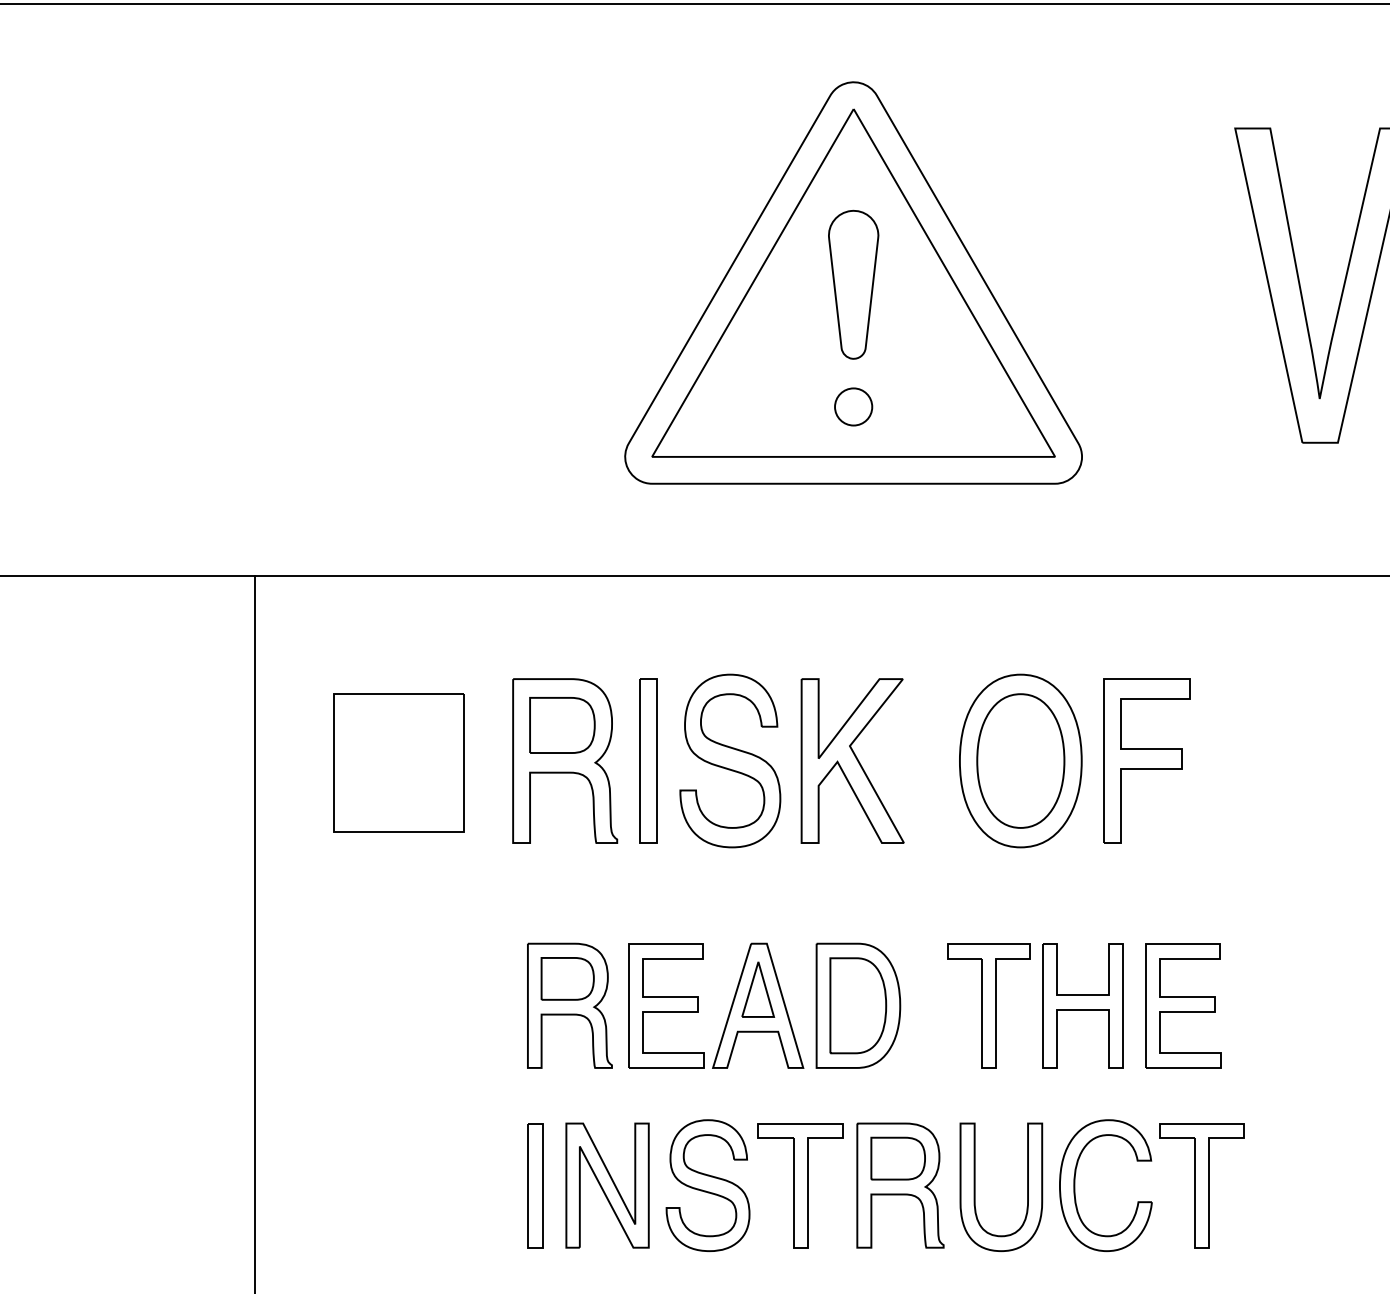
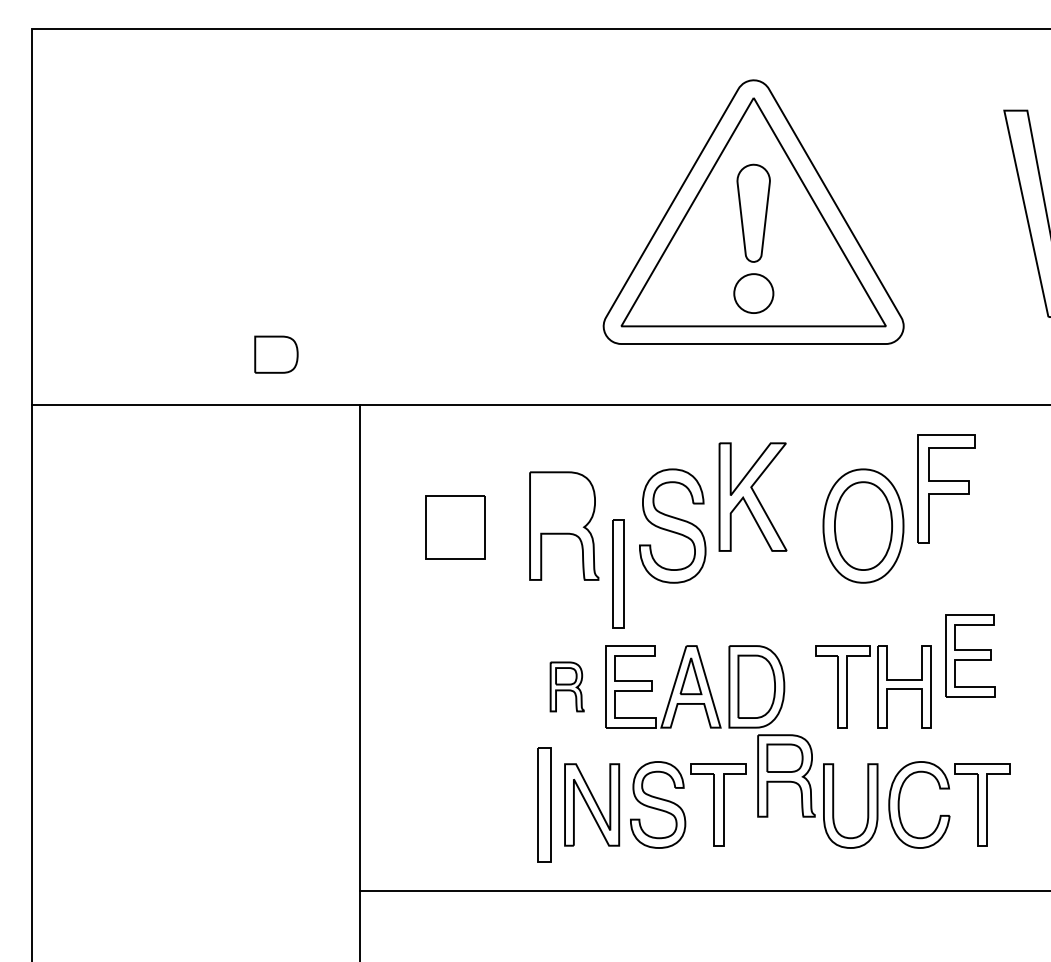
part: (853, 406) -> (753, 293), size x1.6
part: (562, 725) -> (276, 354), moved
part: (647, 760) -> (618, 573), moved
part: (851, 760) -> (752, 496), moved
part: (1147, 760) -> (946, 488), moved
part: (399, 763) -> (455, 527), size x0.7
part: (568, 1005) -> (566, 686), size x0.6
part: (1183, 1005) -> (970, 655), moved
part: (535, 1184) -> (544, 804), size x1.4
part: (900, 1184) -> (786, 775), moved

